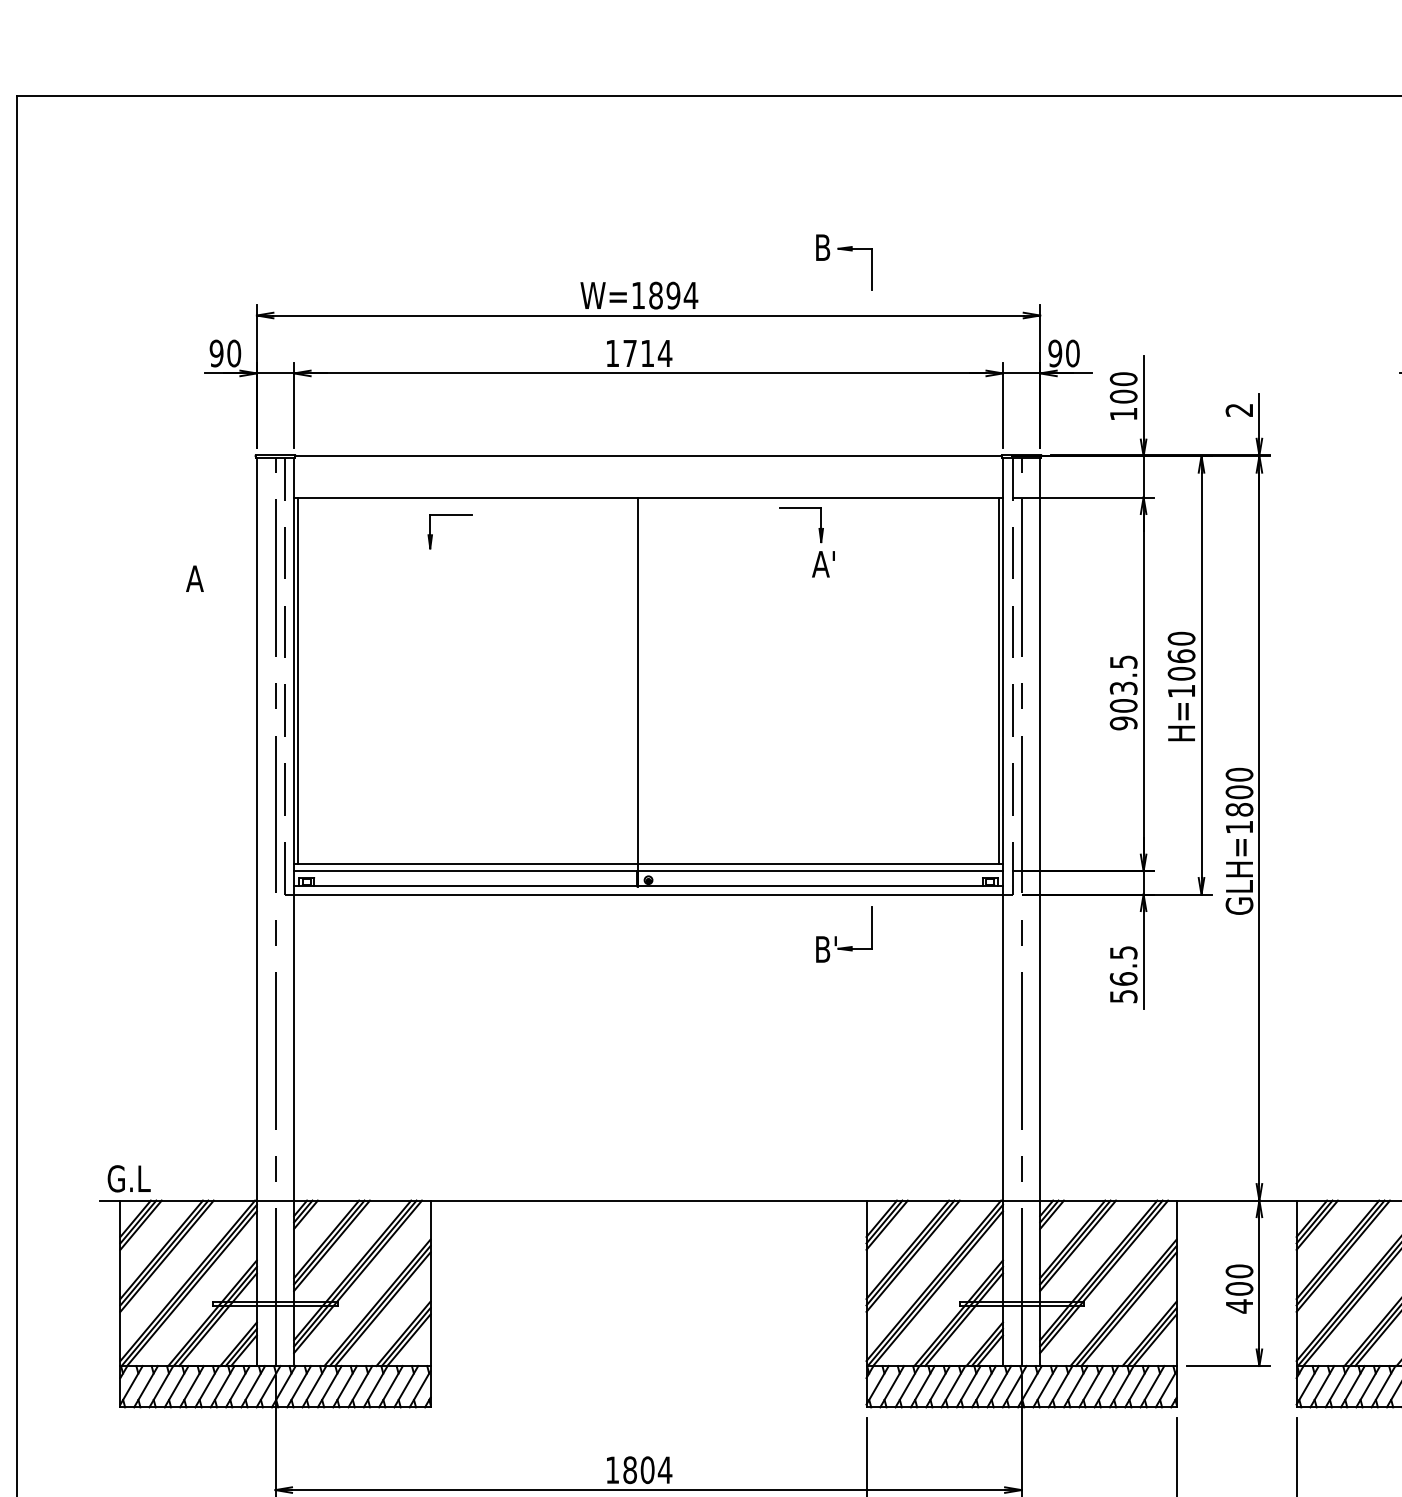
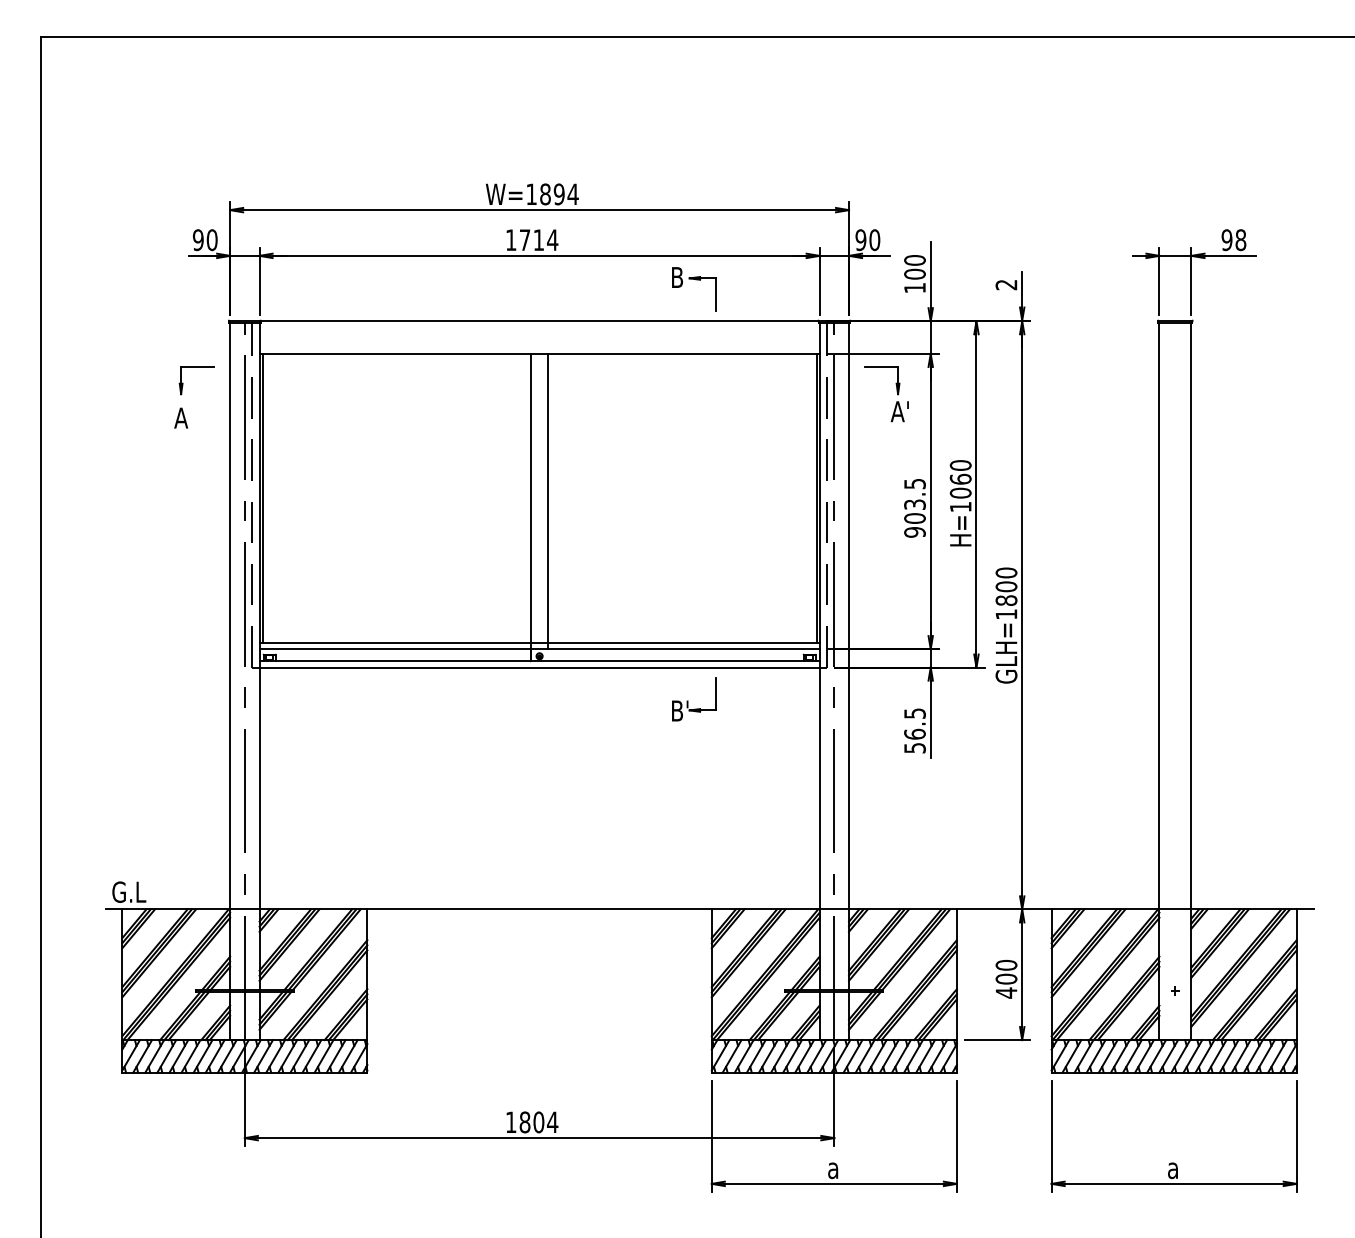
part: (845, 251) -> (695, 280), moved
part: (449, 514) -> (196, 367), moved
part: (819, 540) -> (896, 392), moved
line: (659, 684) -> (548, 501), added

